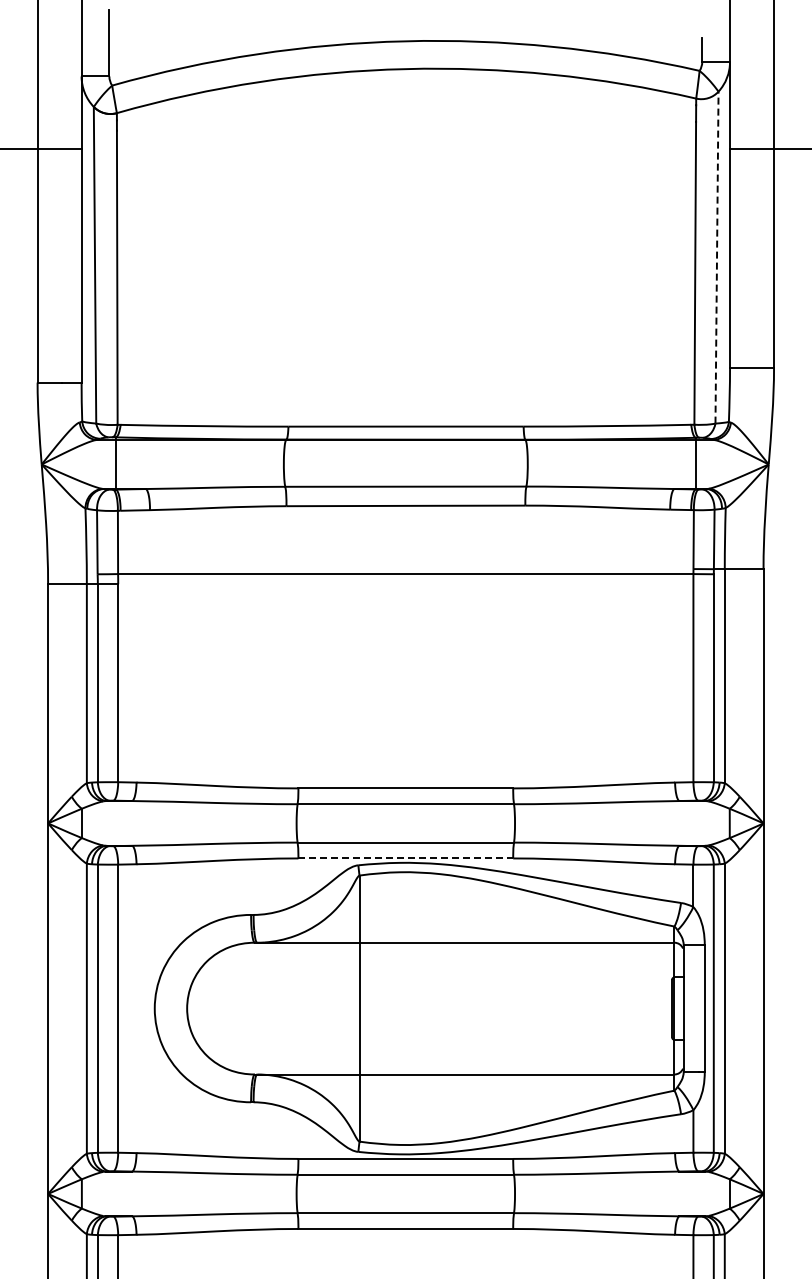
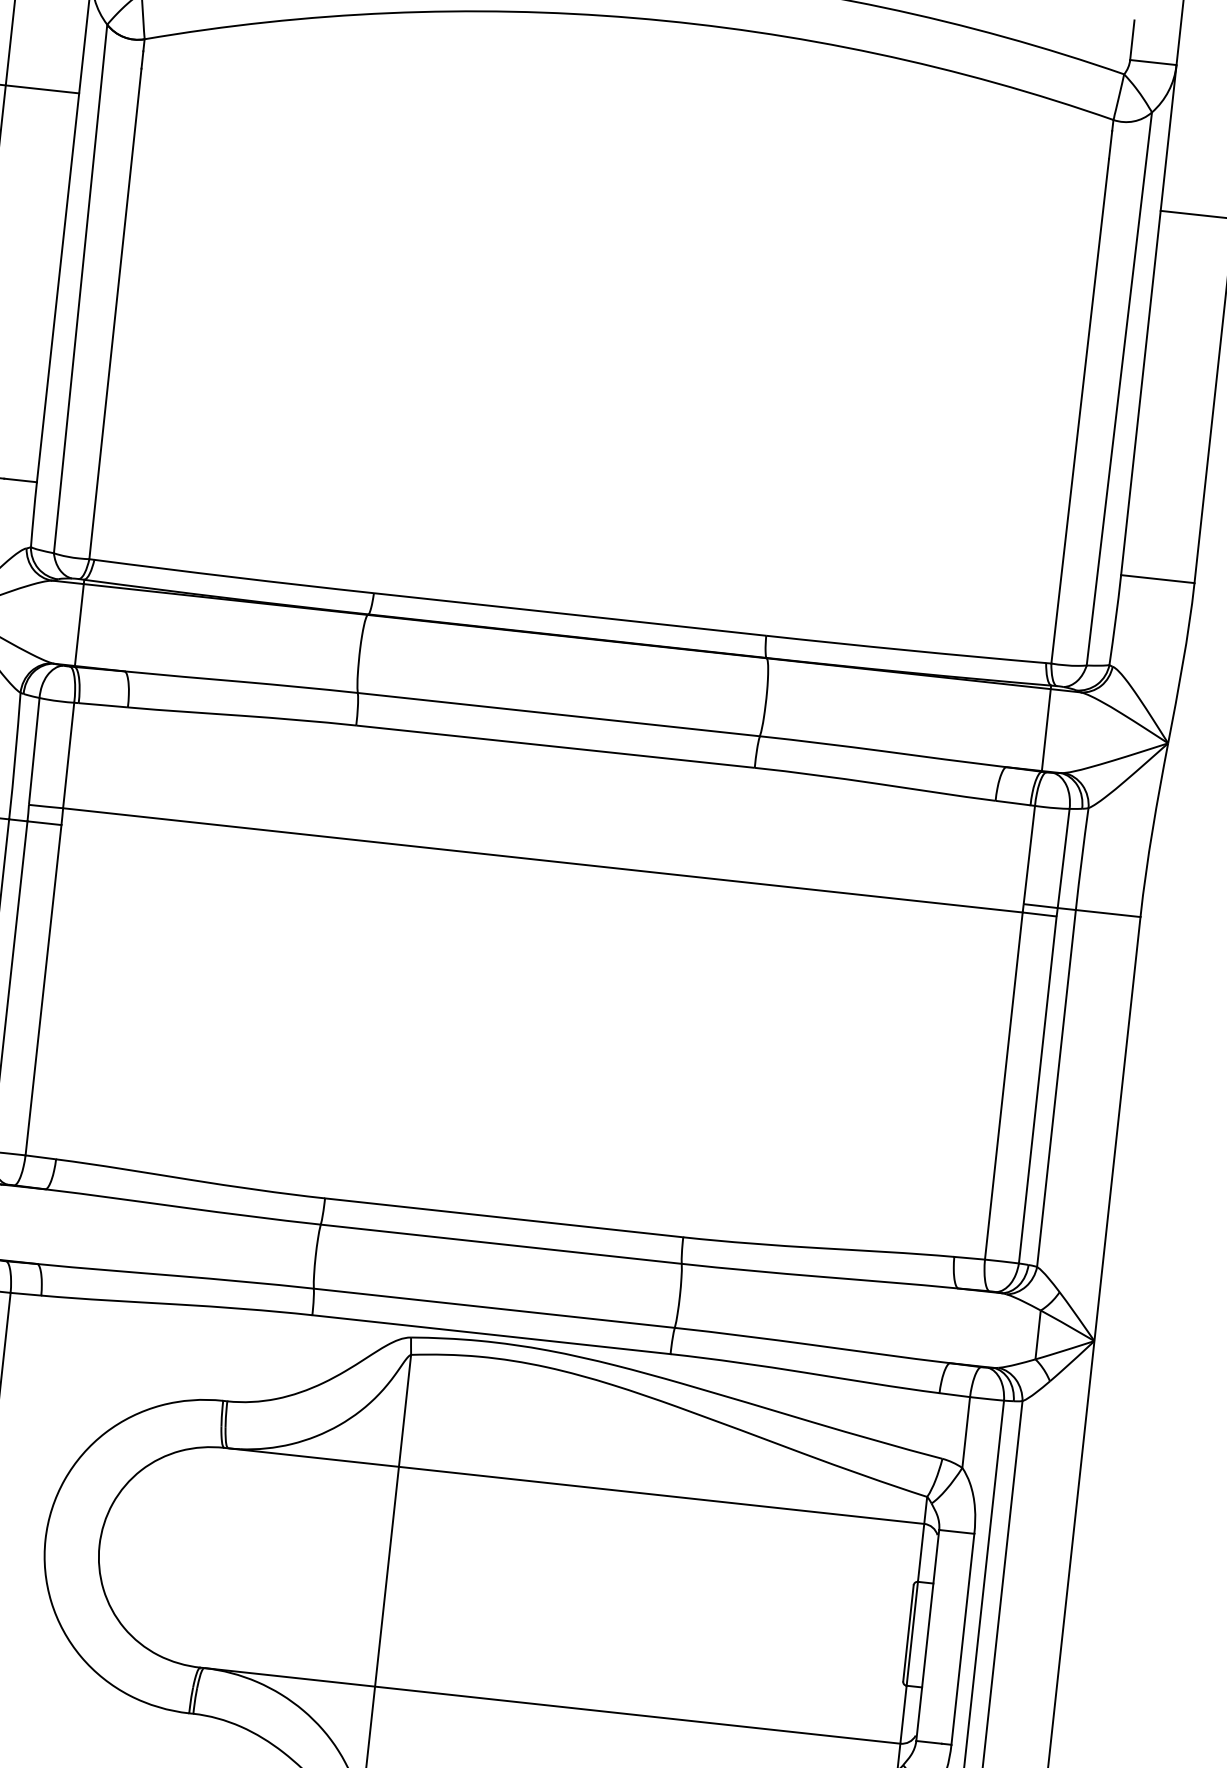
line: (717, 257) -> (1120, 388), dashed -> solid
line: (406, 858) -> (492, 1334), dashed -> solid

